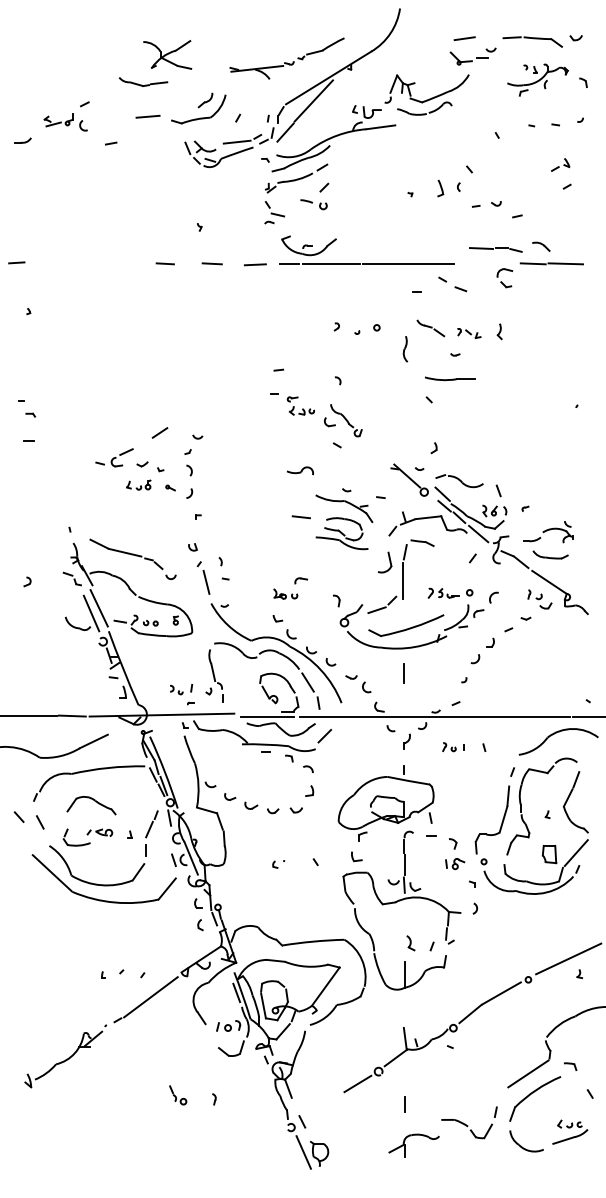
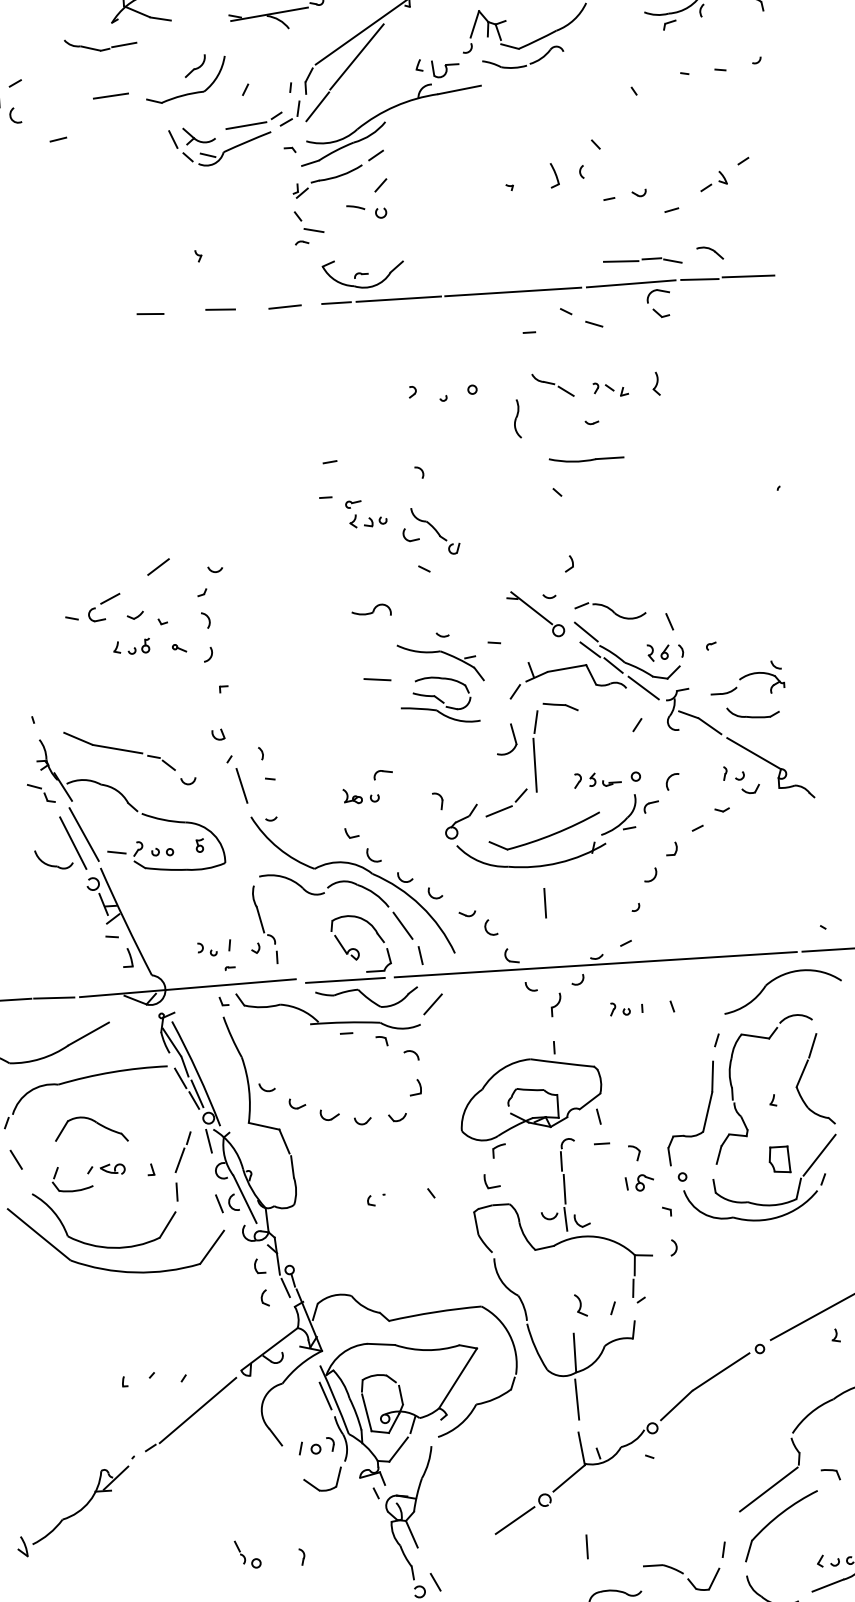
part: (560, 164) -> (713, 180), moved
line: (486, 263) -> (630, 283), added
line: (403, 1005) -> (575, 1399), added

